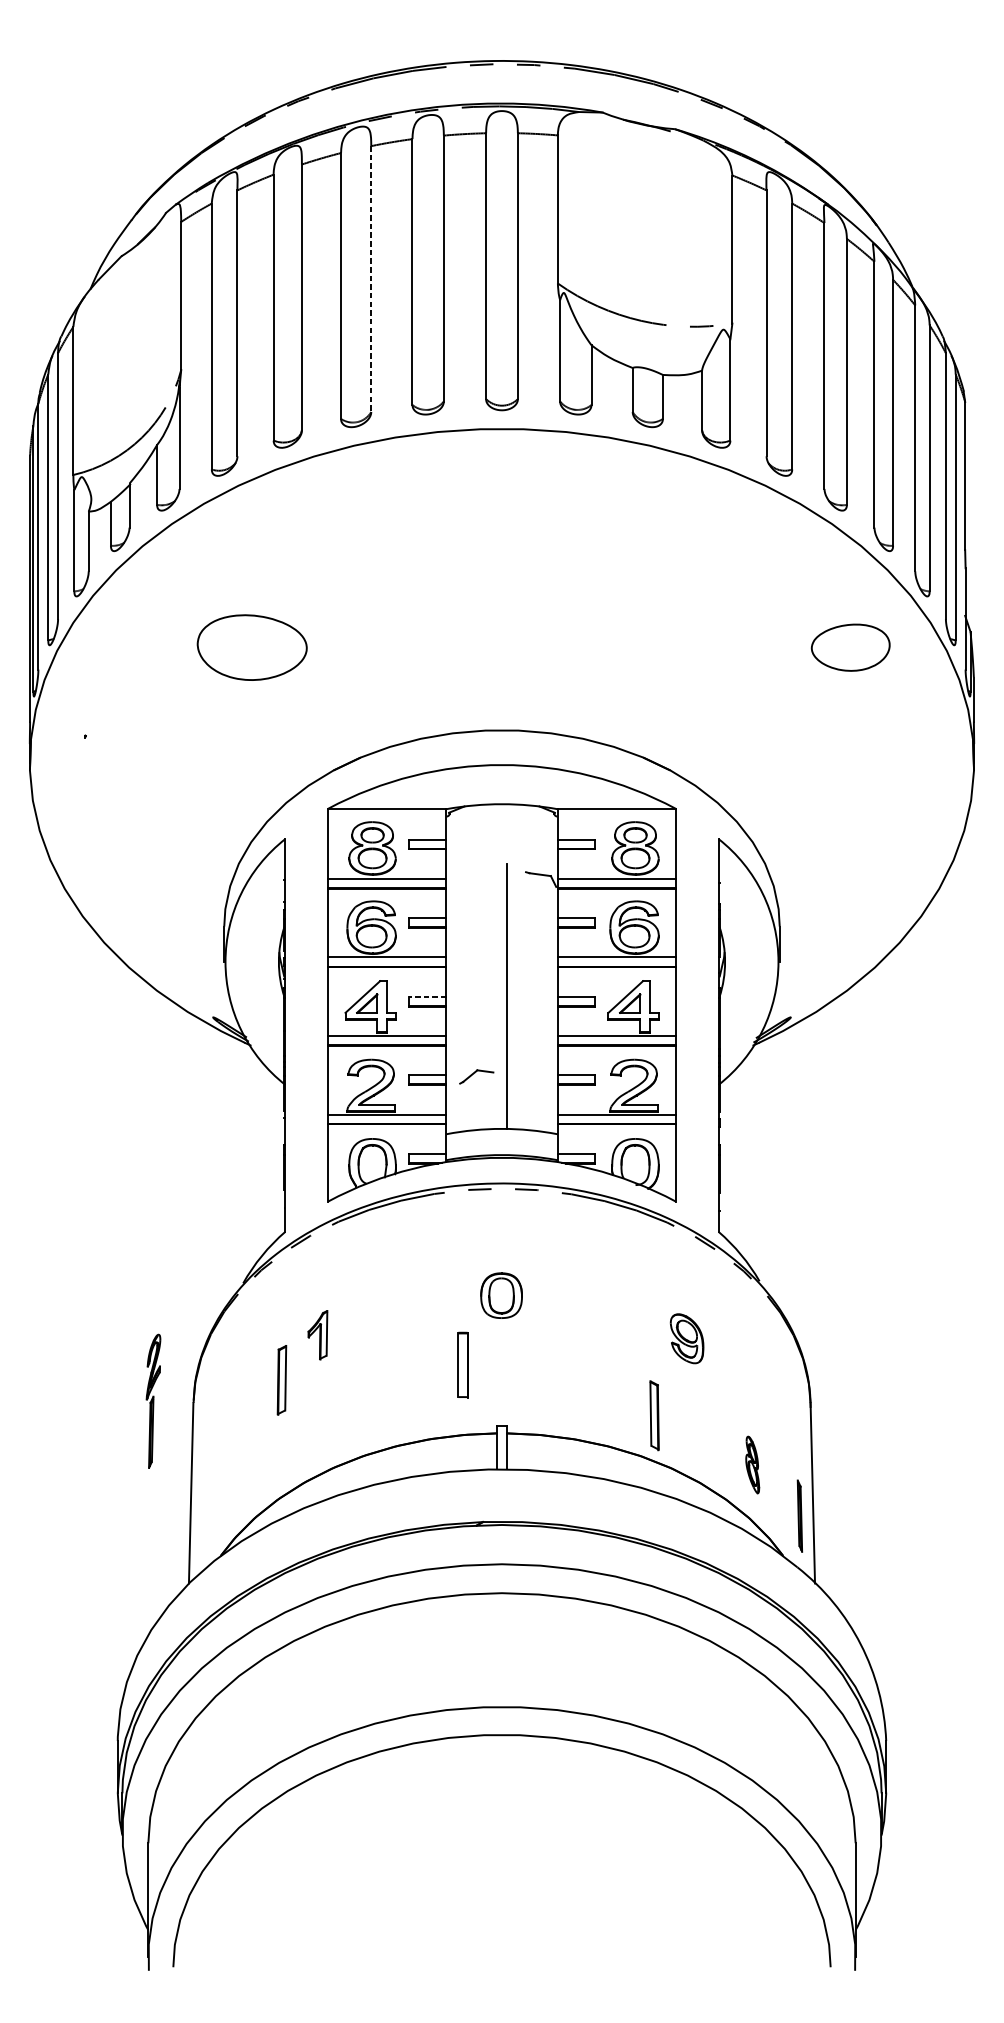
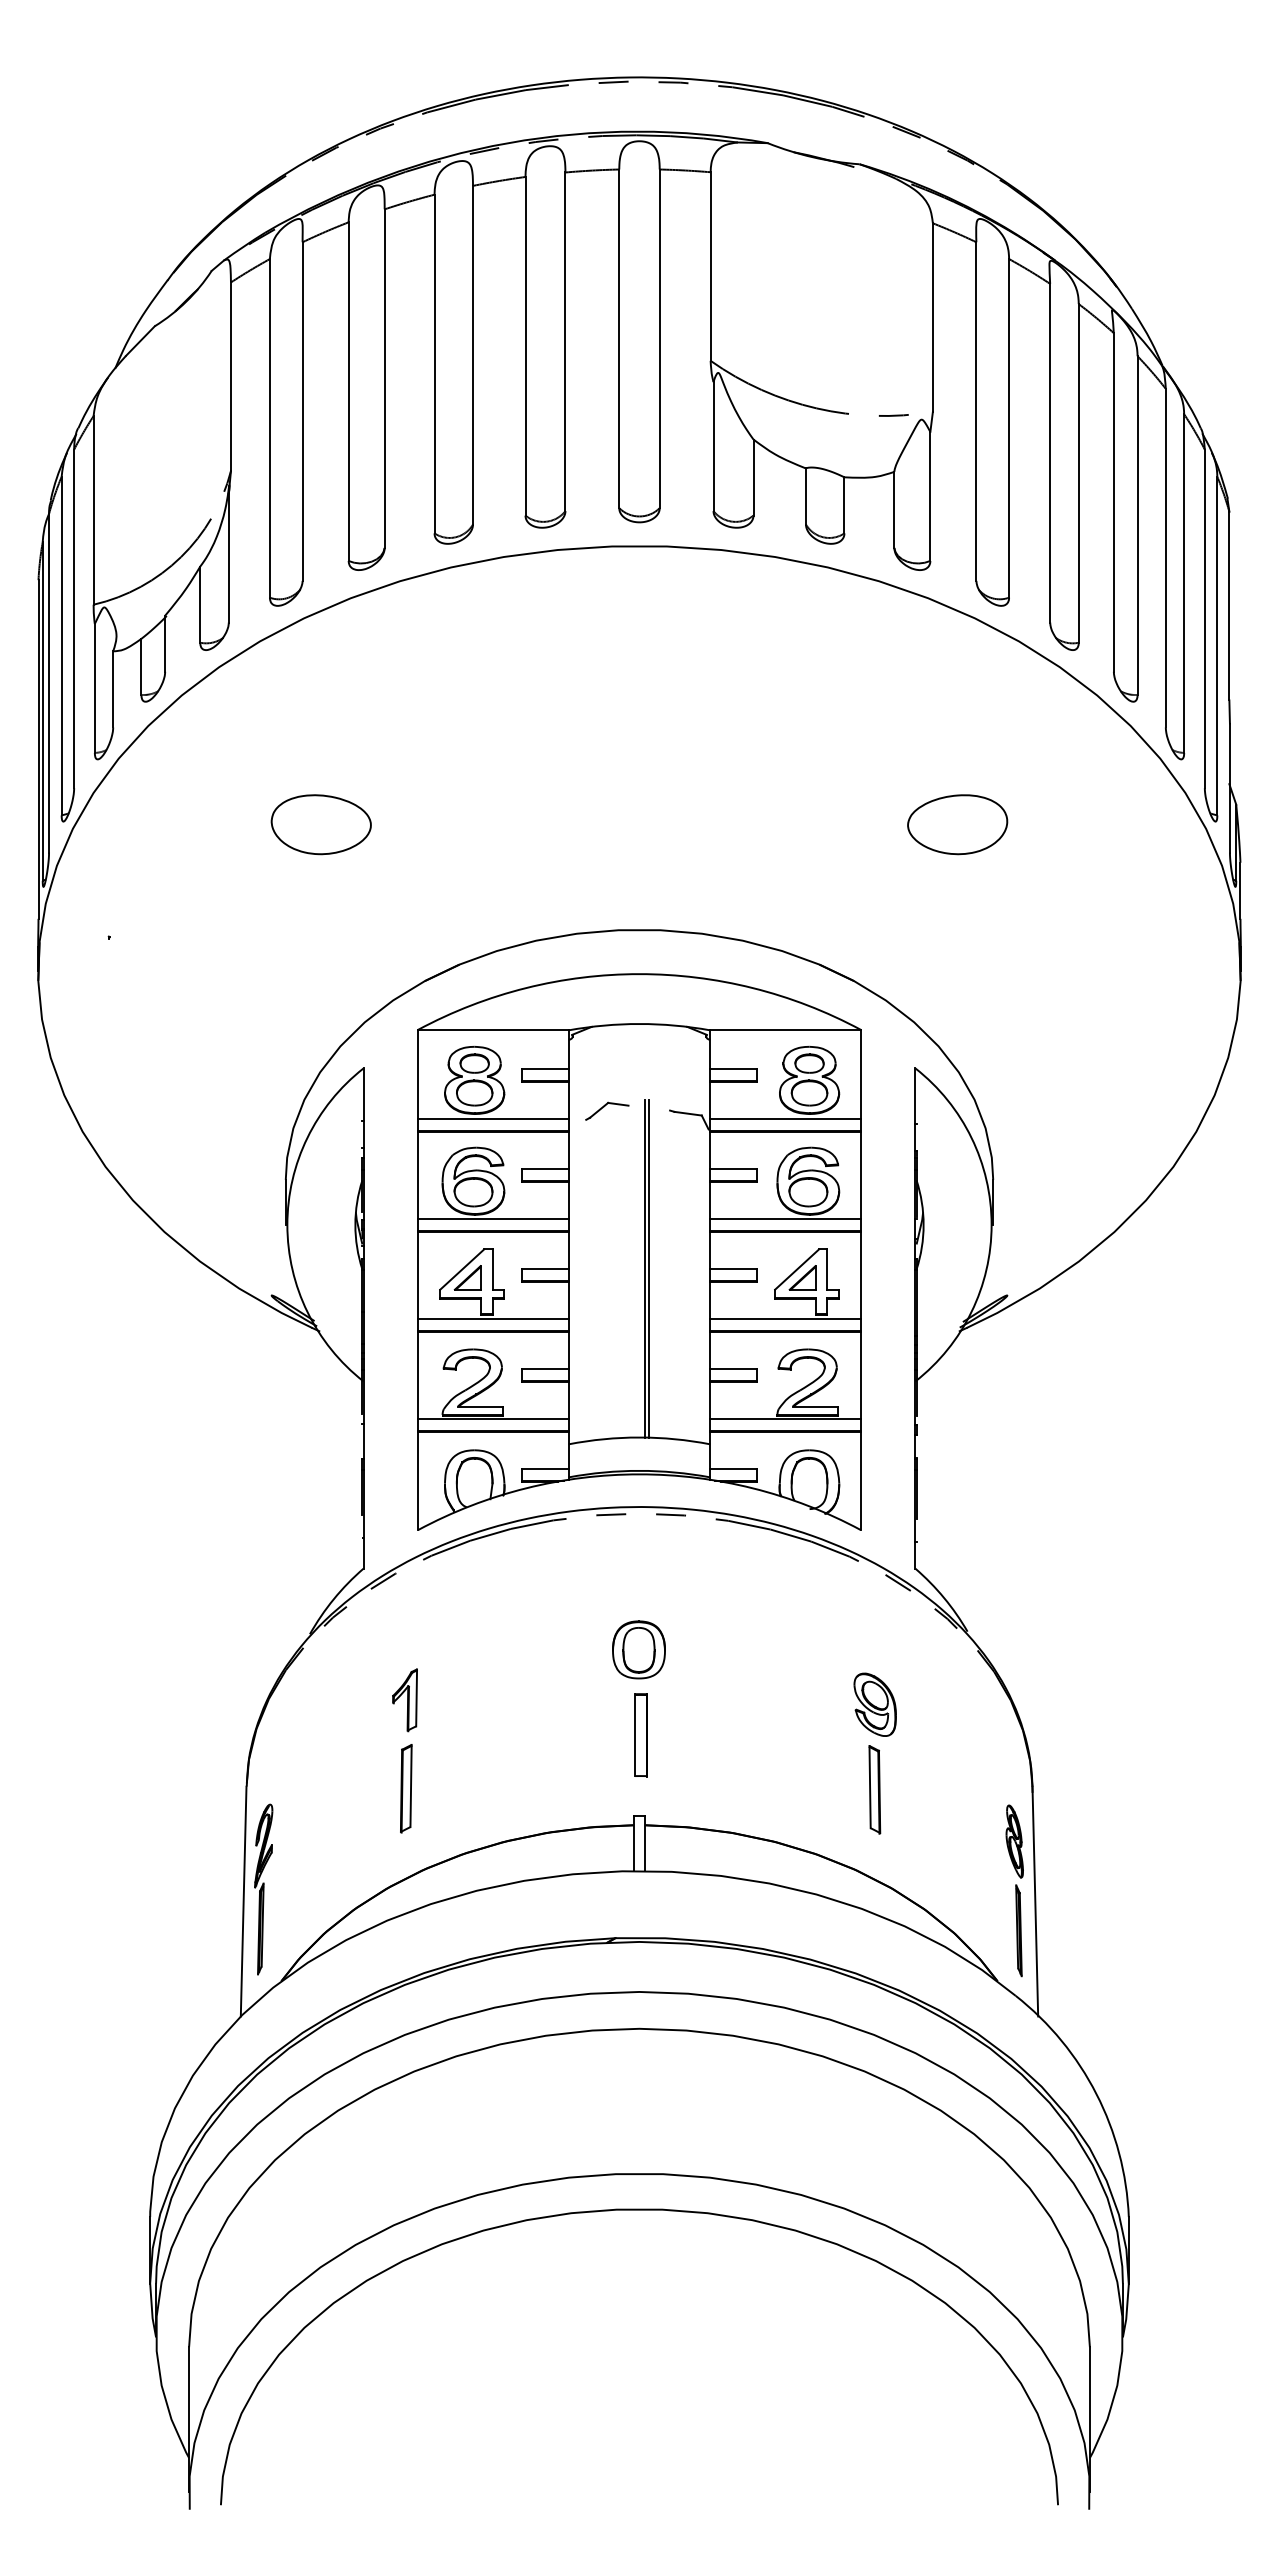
line: (371, 279) -> (473, 355), dashed -> solid
part: (251, 647) -> (320, 824), size x0.71
part: (850, 647) -> (957, 824), moved
line: (428, 996) -> (545, 1269), dashed -> solid
line: (509, 996) -> (648, 1268), added
part: (476, 1076) -> (607, 1110), moved
part: (462, 1365) -> (640, 1735), moved
part: (282, 1380) -> (406, 1788), moved
part: (153, 1401) -> (263, 1889), moved
part: (654, 1415) -> (874, 1789), moved
part: (752, 1464) -> (1014, 1841), moved

